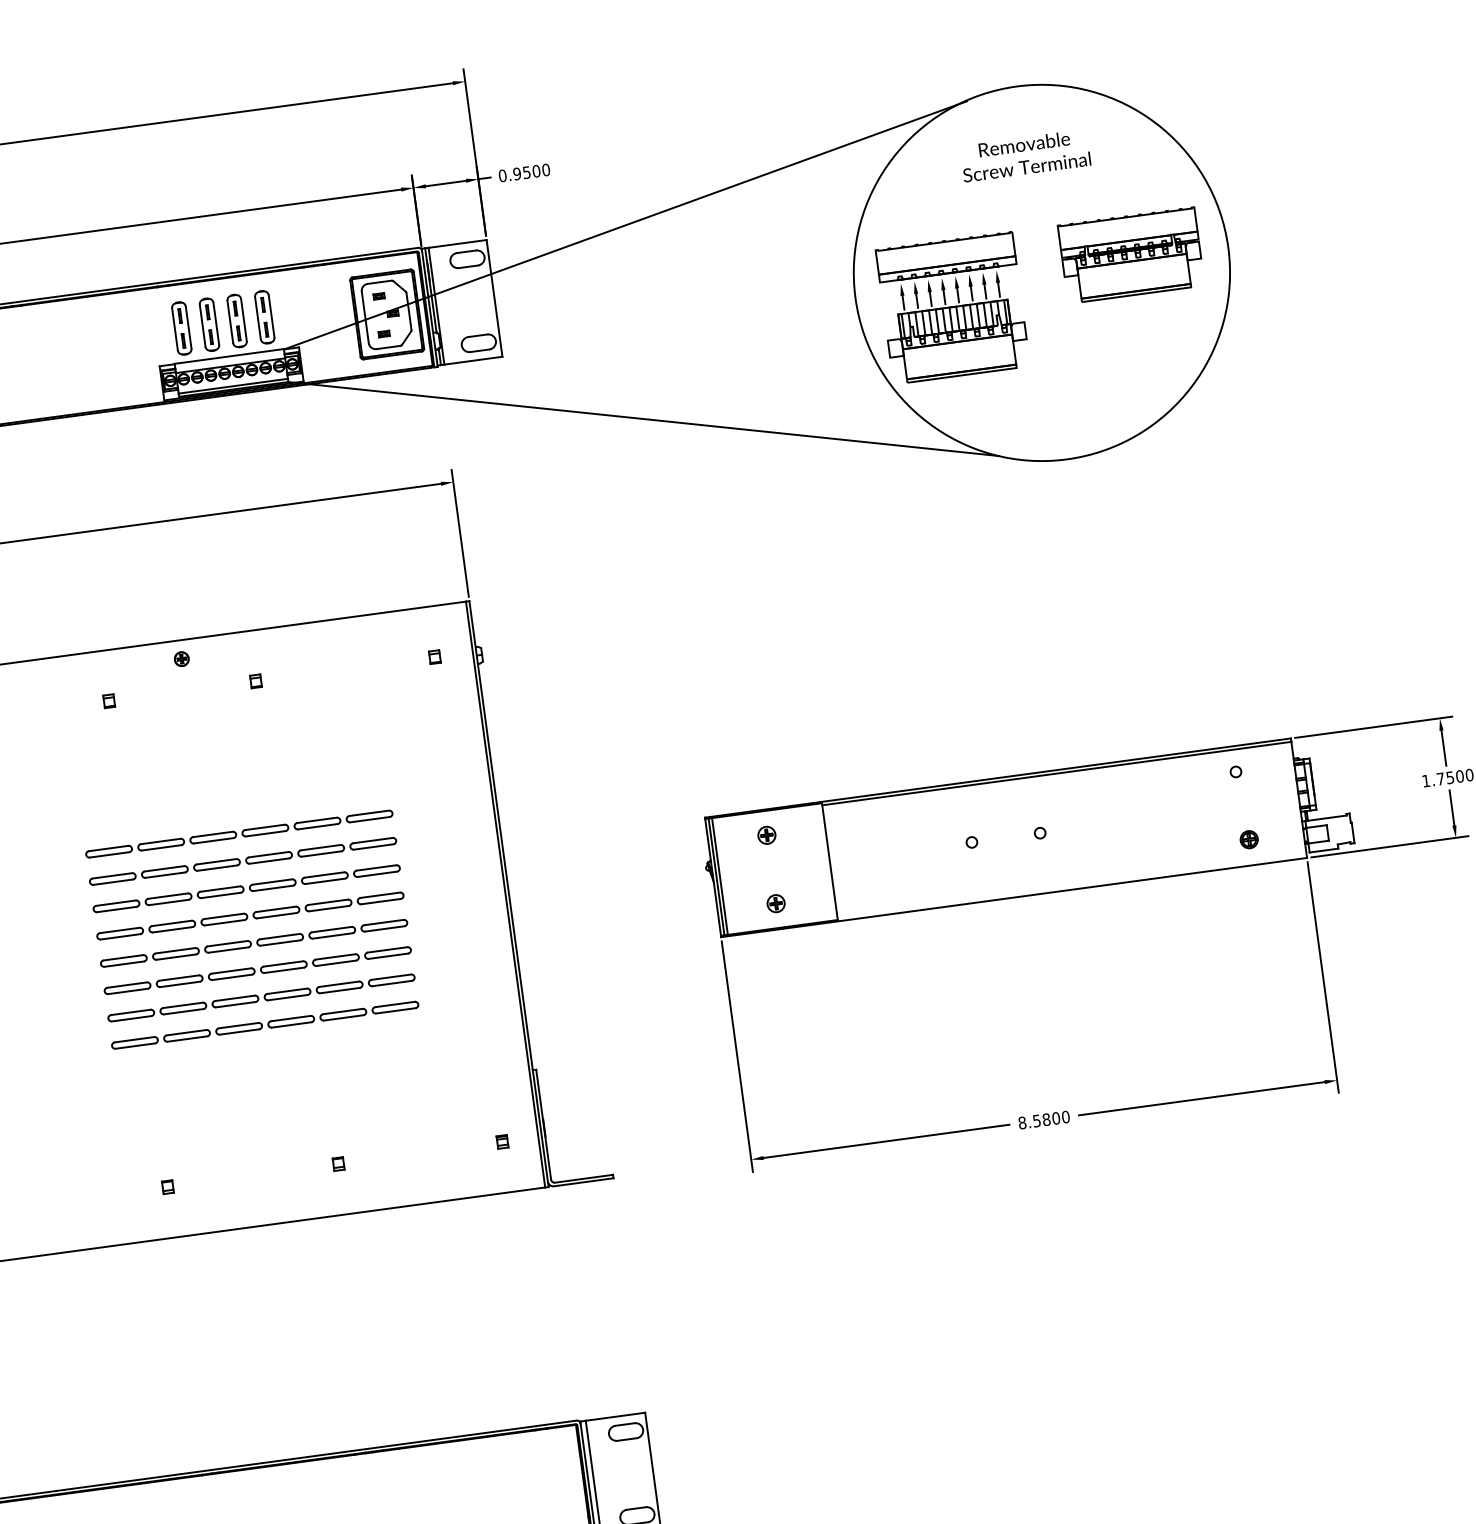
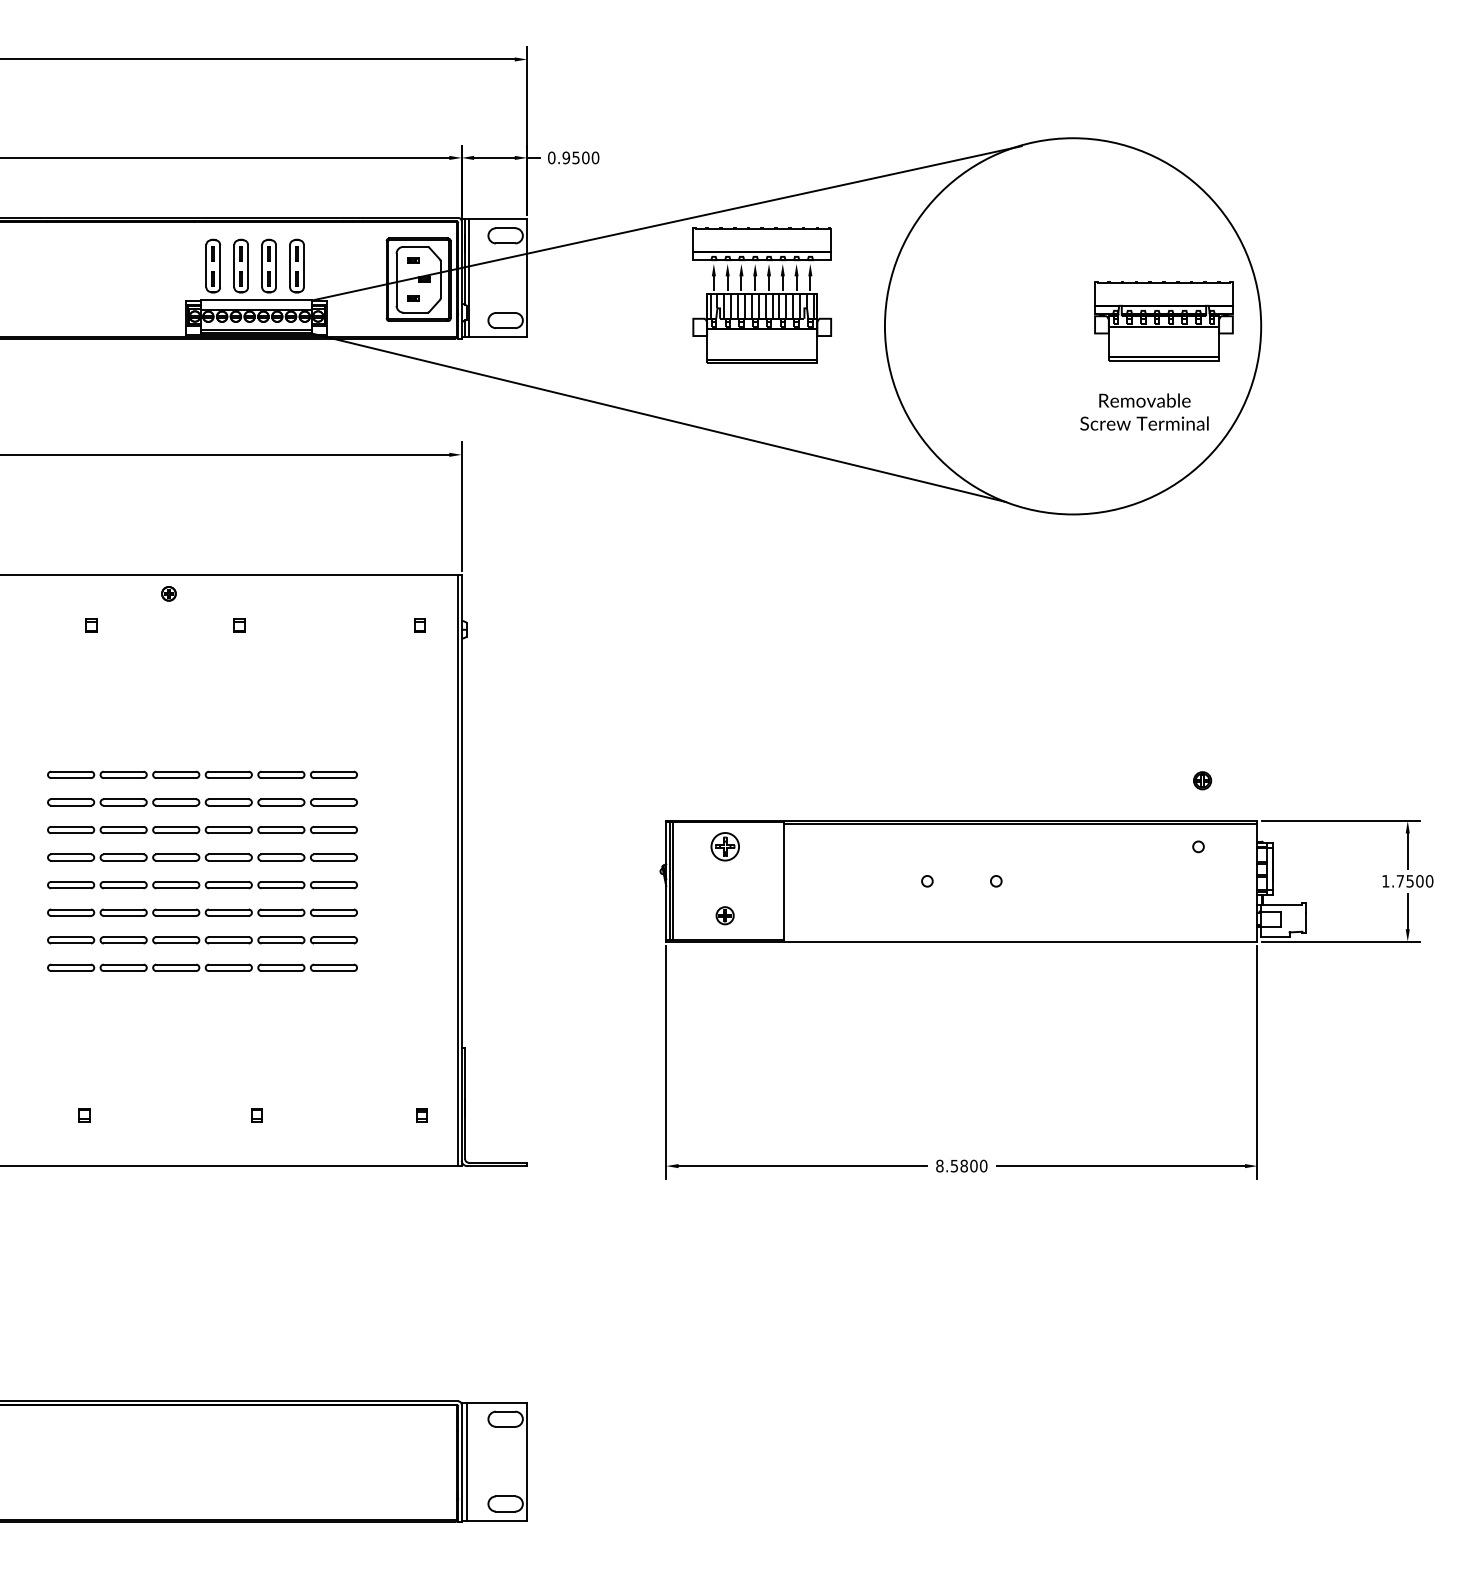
text: (1025, 155) -> (1144, 411), moved
part: (952, 308) -> (761, 295), moved
part: (766, 835) -> (724, 846), size x1.6
part: (1249, 839) -> (1202, 780), moved

